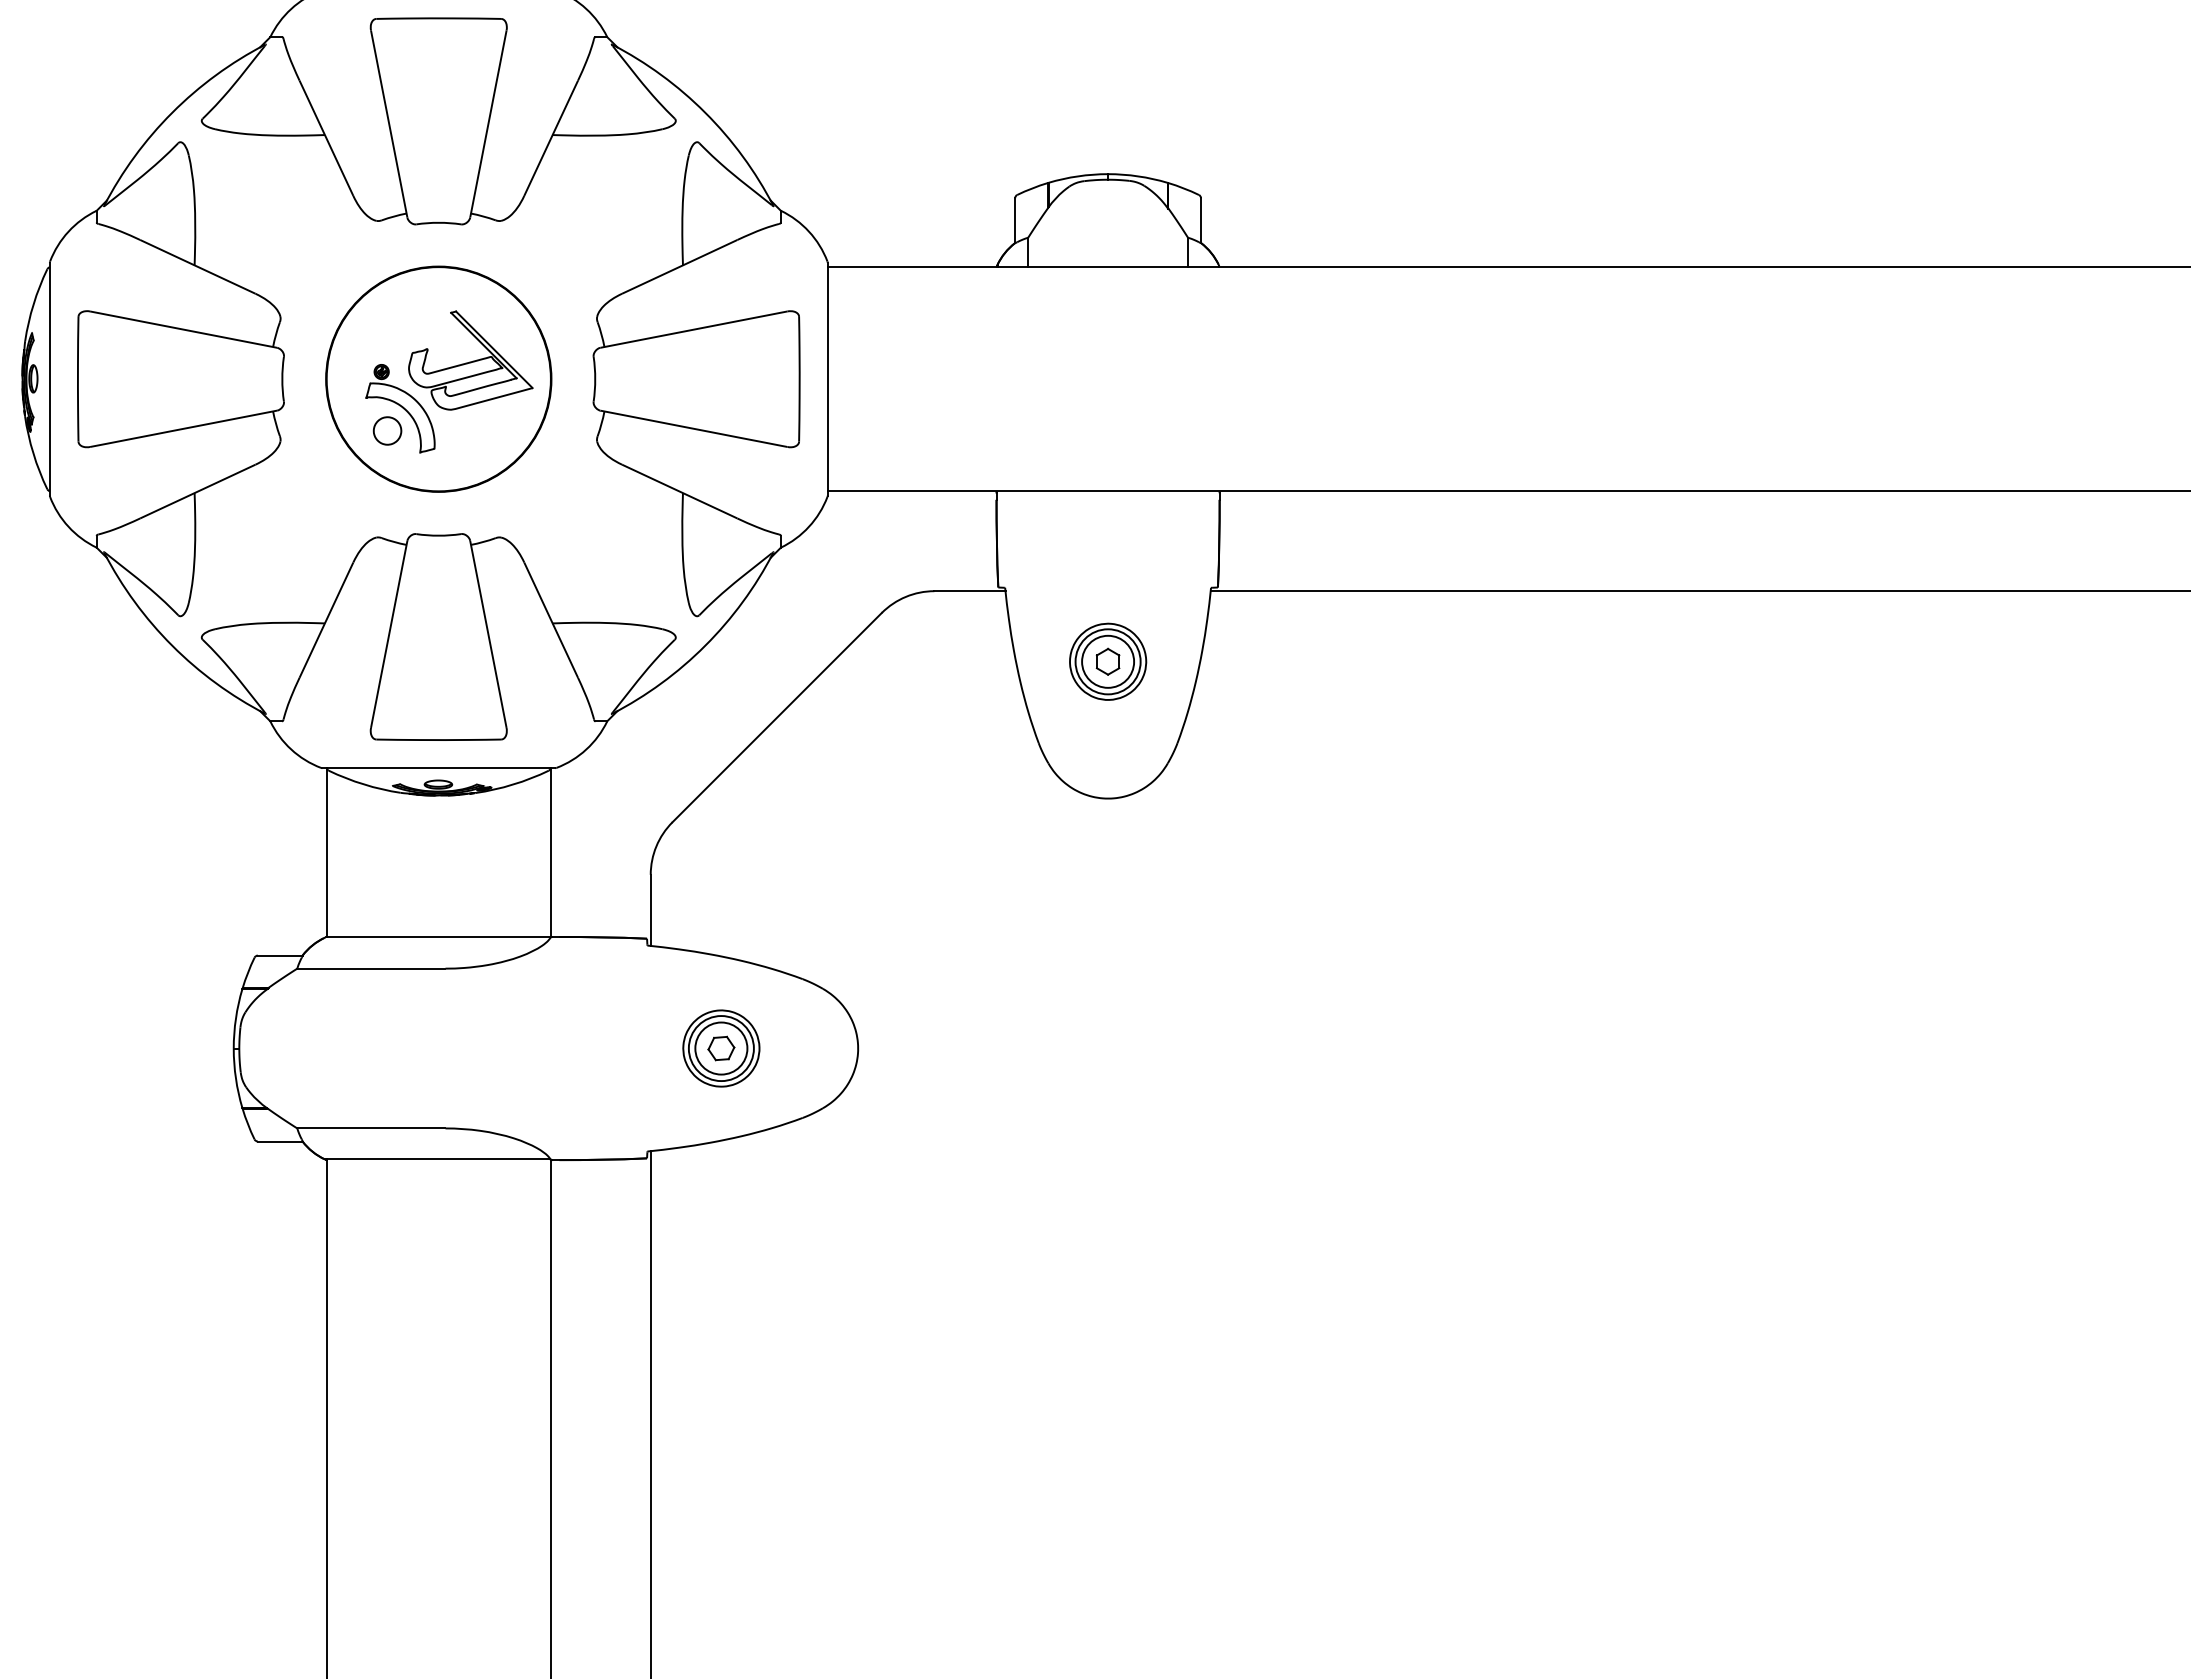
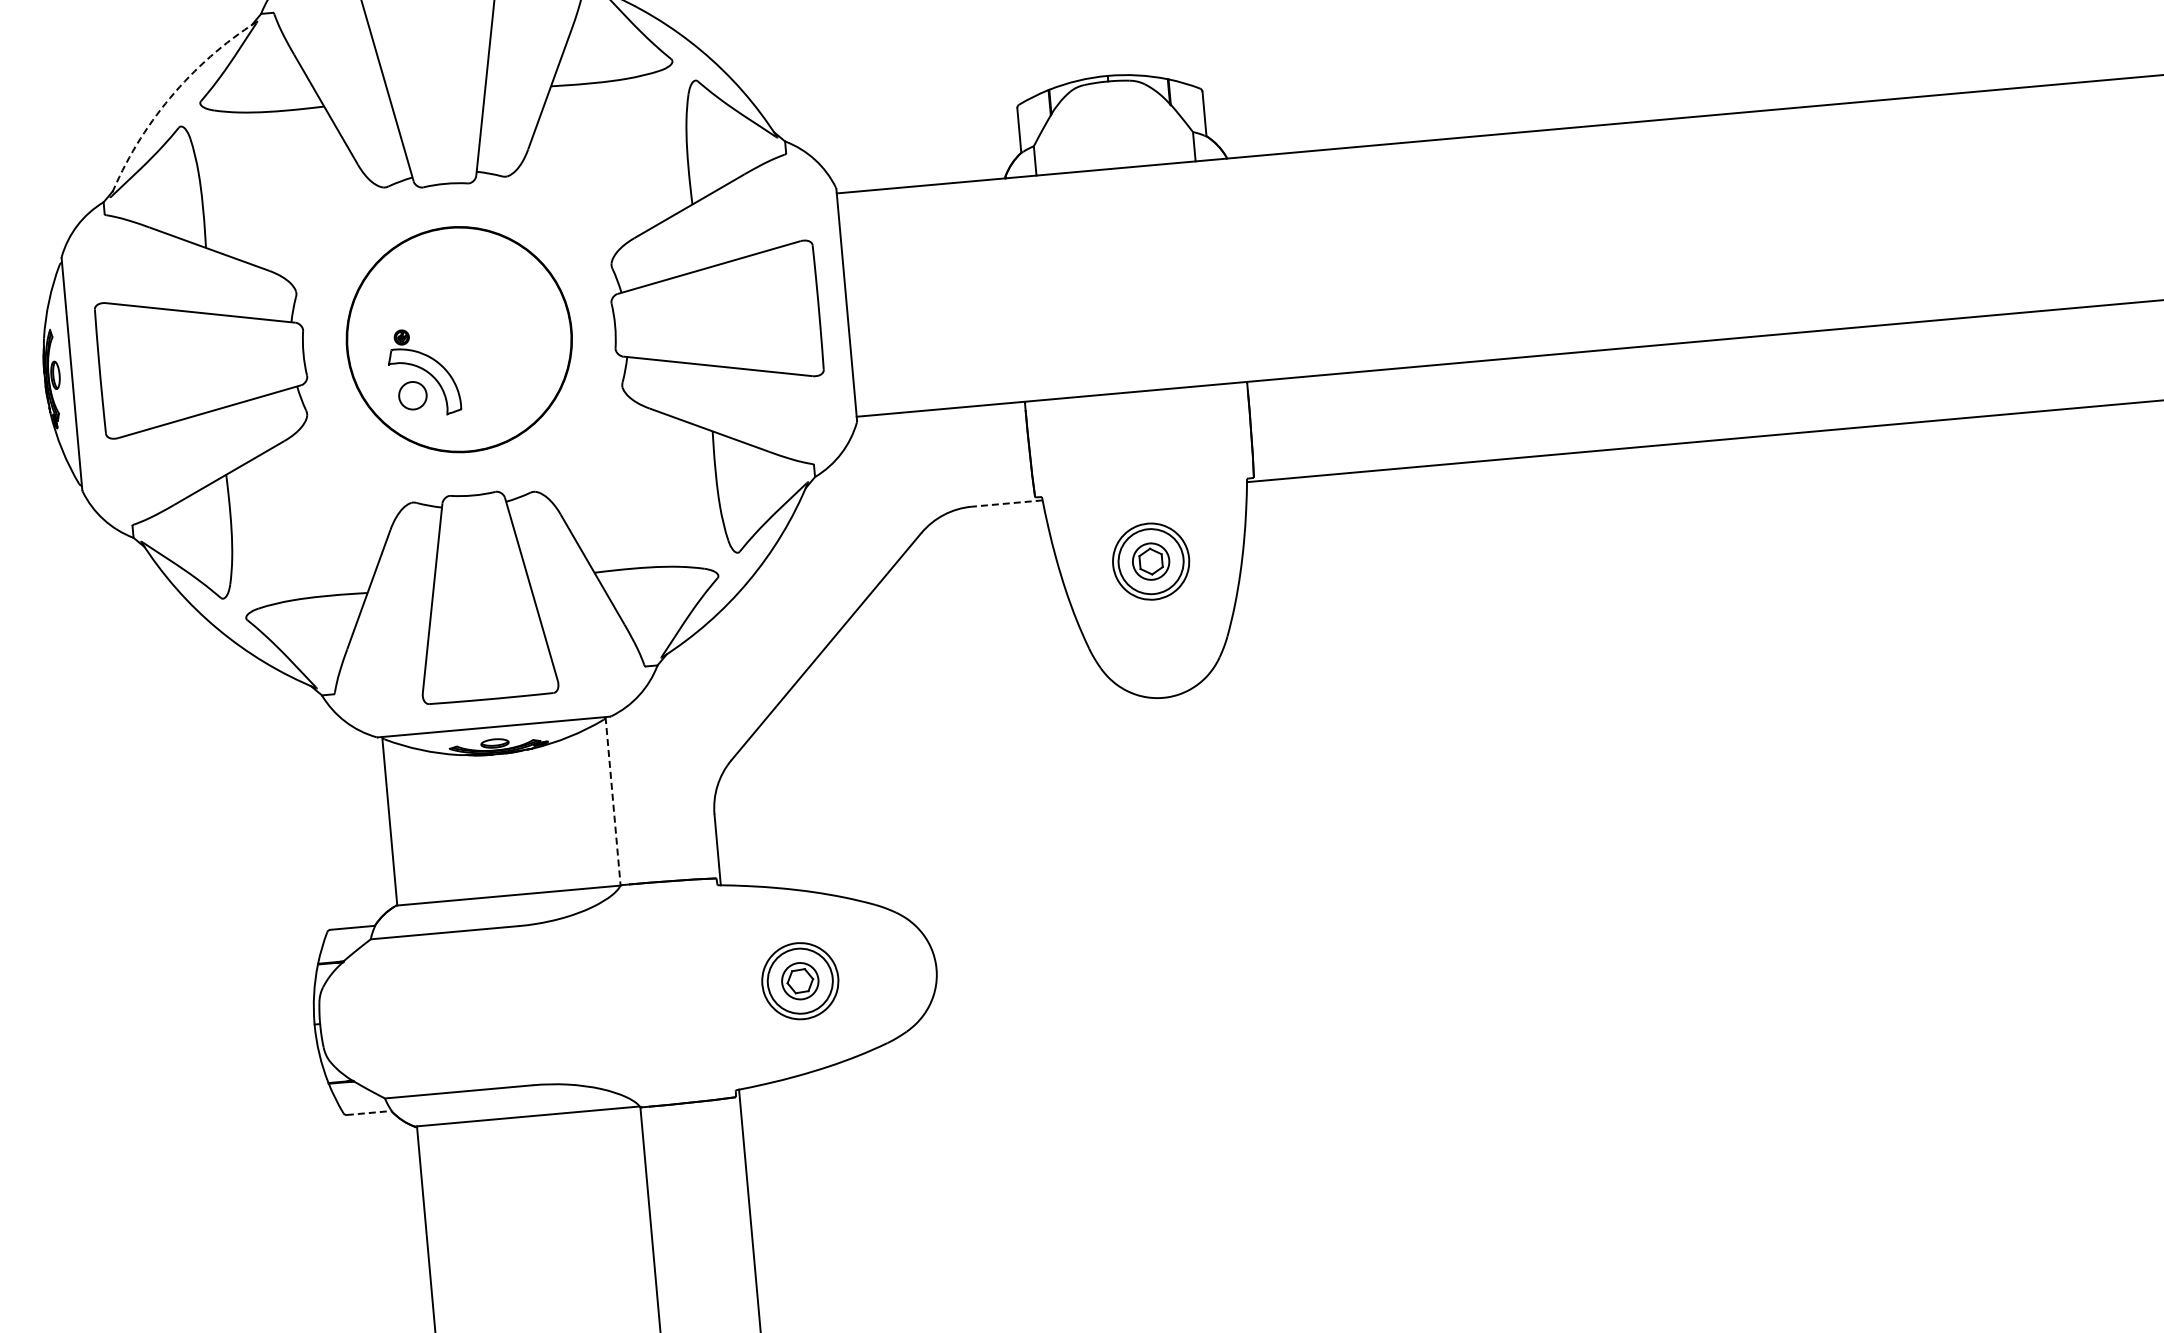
arc: (172, 112) -> (170, 97), solid -> dashed
part: (470, 360) -> (489, 318), removed
line: (969, 591) -> (1006, 503), solid -> dashed
circle: (1108, 661) -> (1151, 561), size x0.7
line: (550, 852) -> (612, 801), solid -> dashed
circle: (721, 1048) -> (800, 981), size x0.7
line: (280, 1141) -> (369, 1112), solid -> dashed

